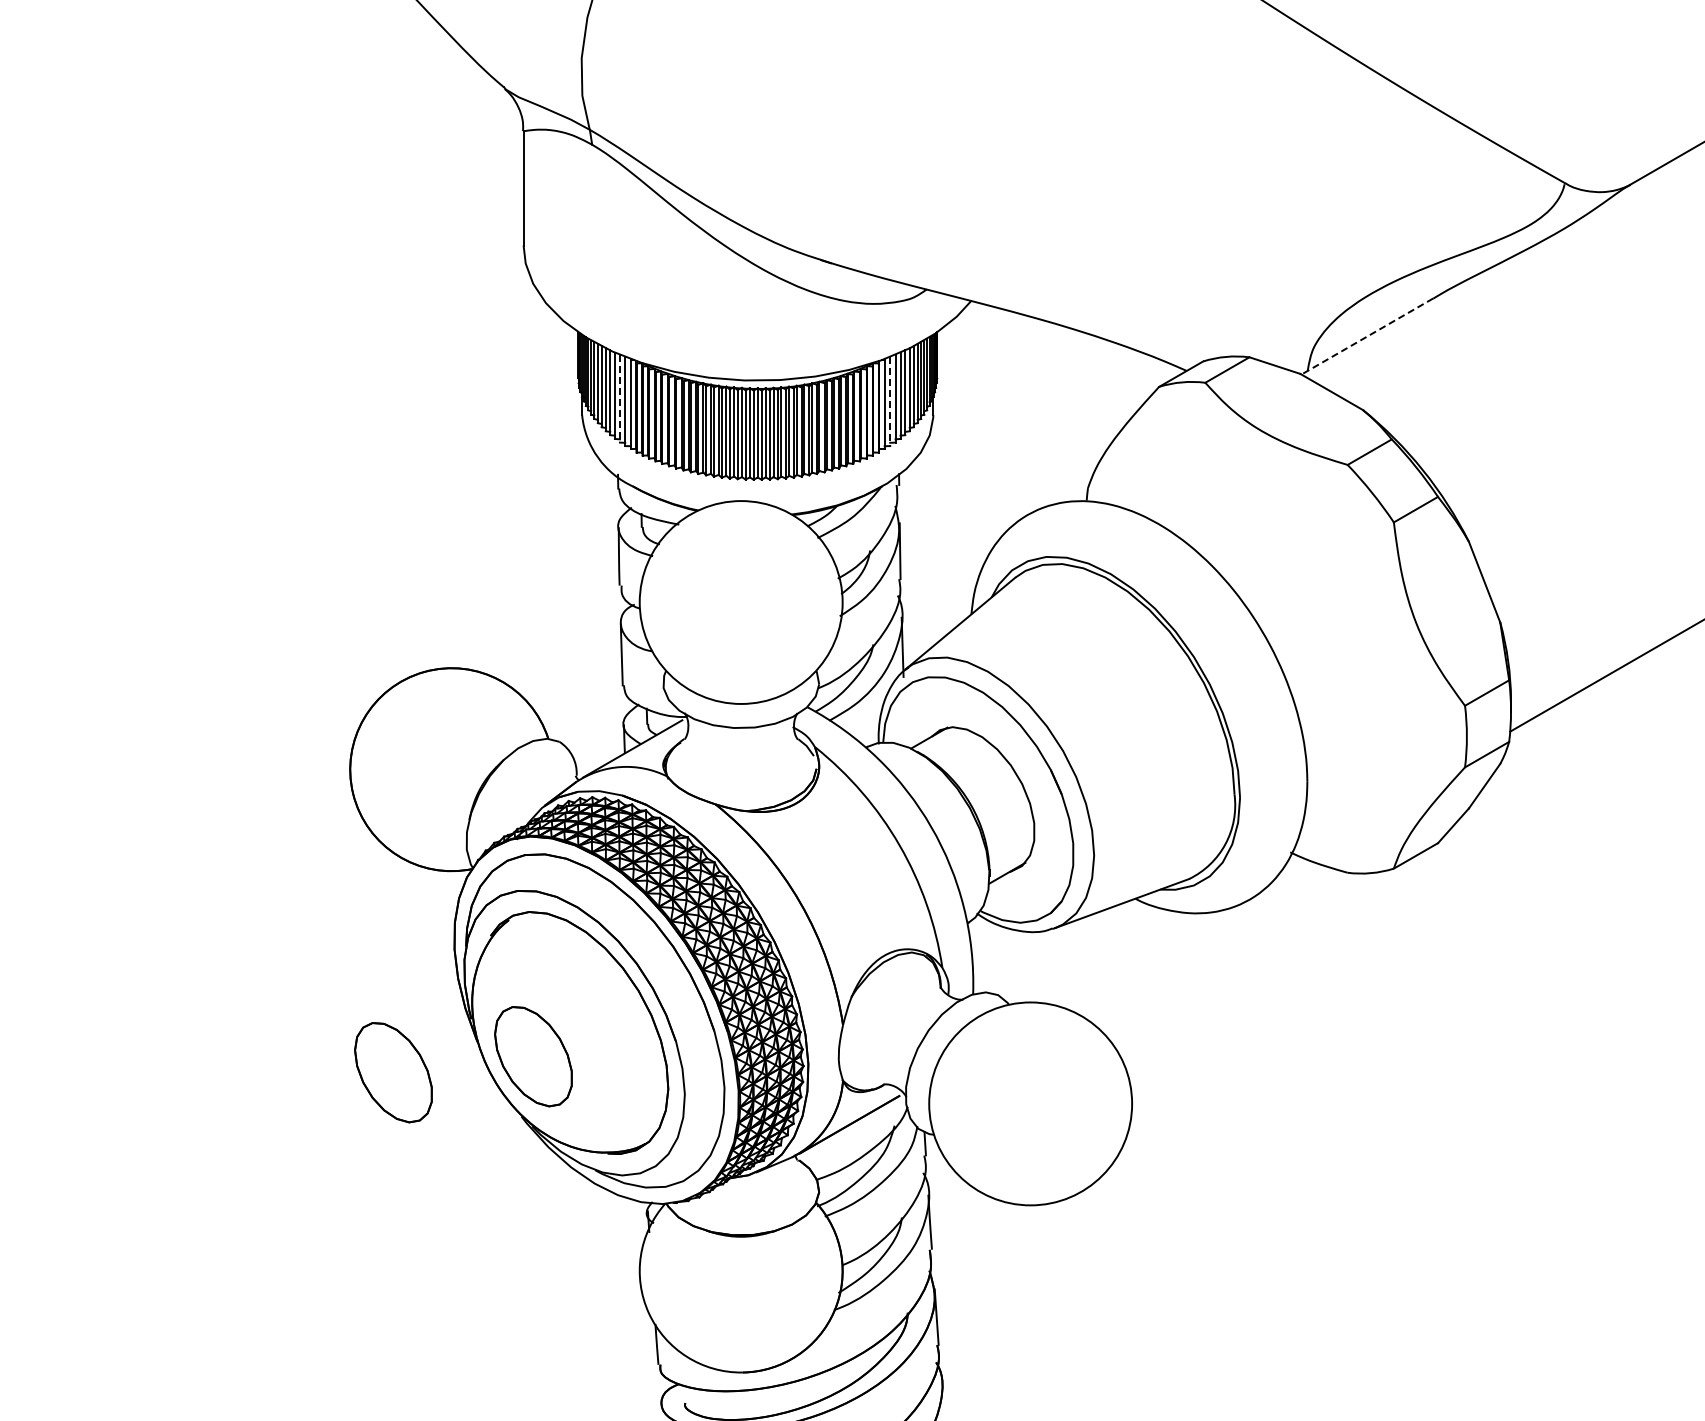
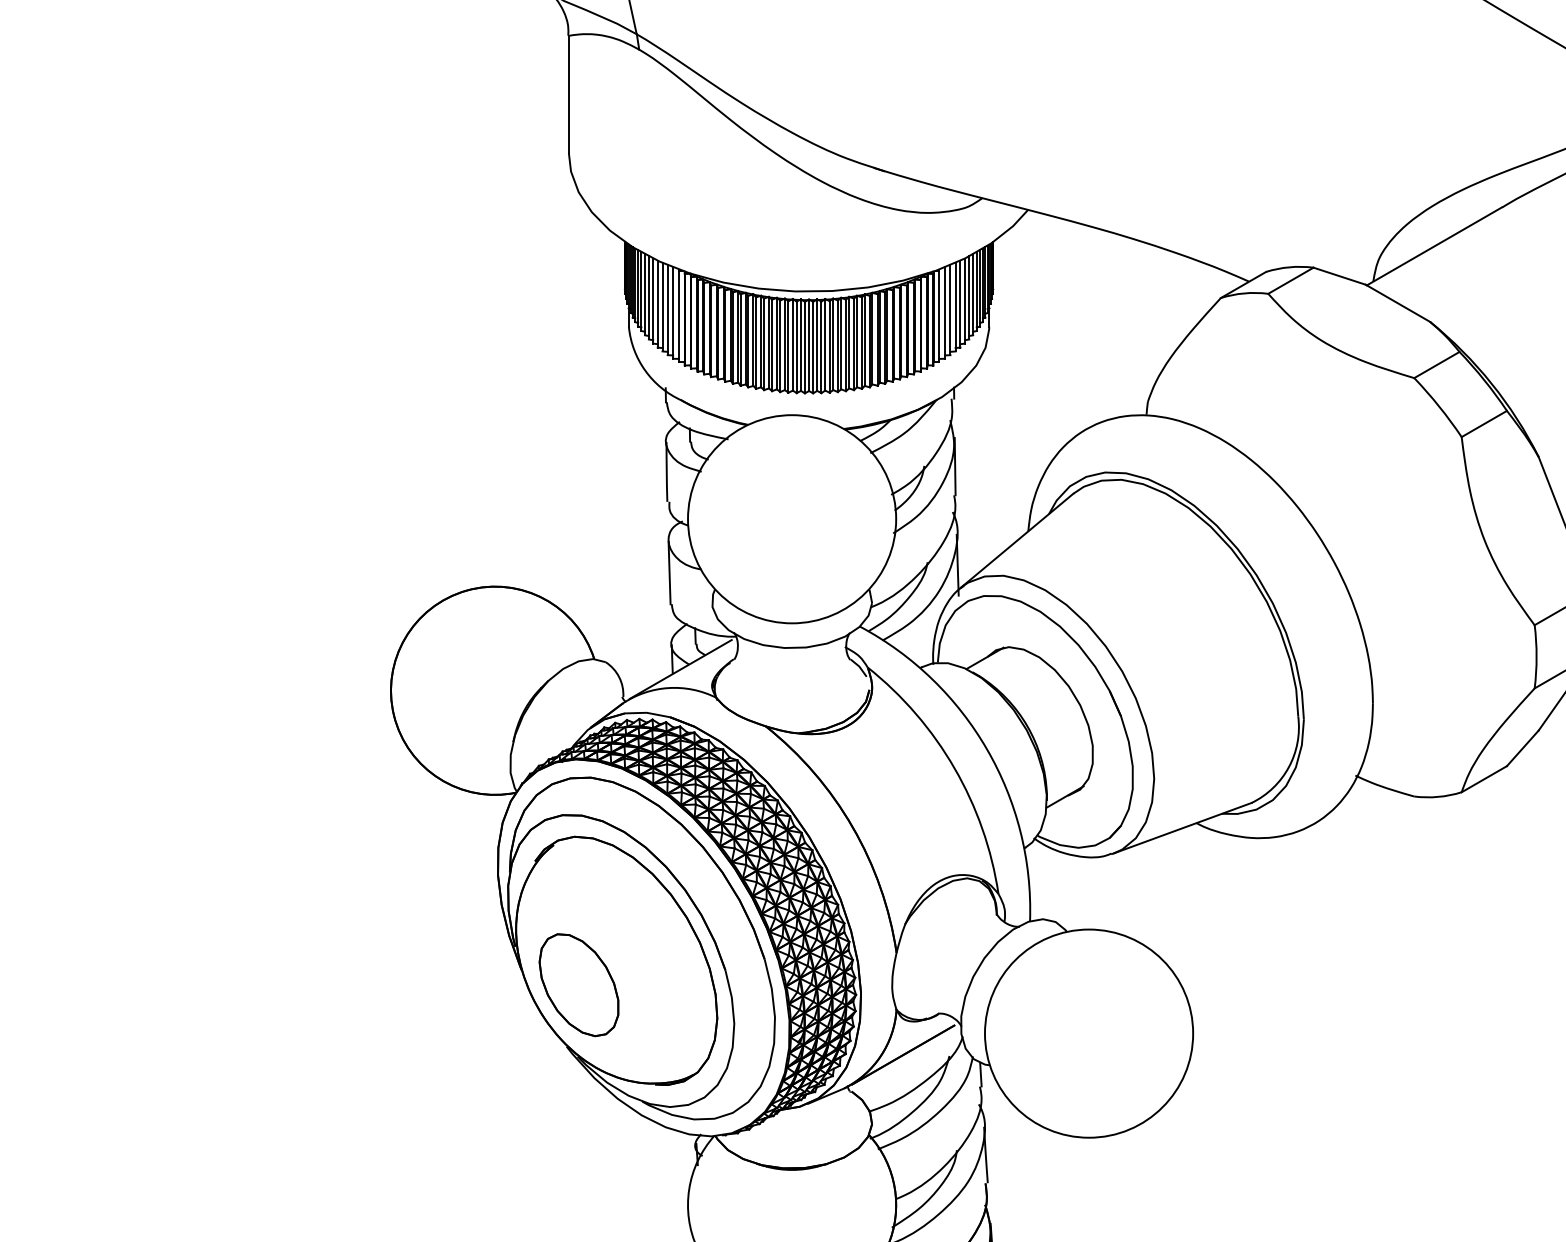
line: (1366, 336) -> (1433, 246), dashed -> solid
line: (619, 398) -> (667, 309), dashed -> solid
line: (890, 401) -> (945, 313), dashed -> solid
part: (393, 1072) -> (435, 1001), removed

